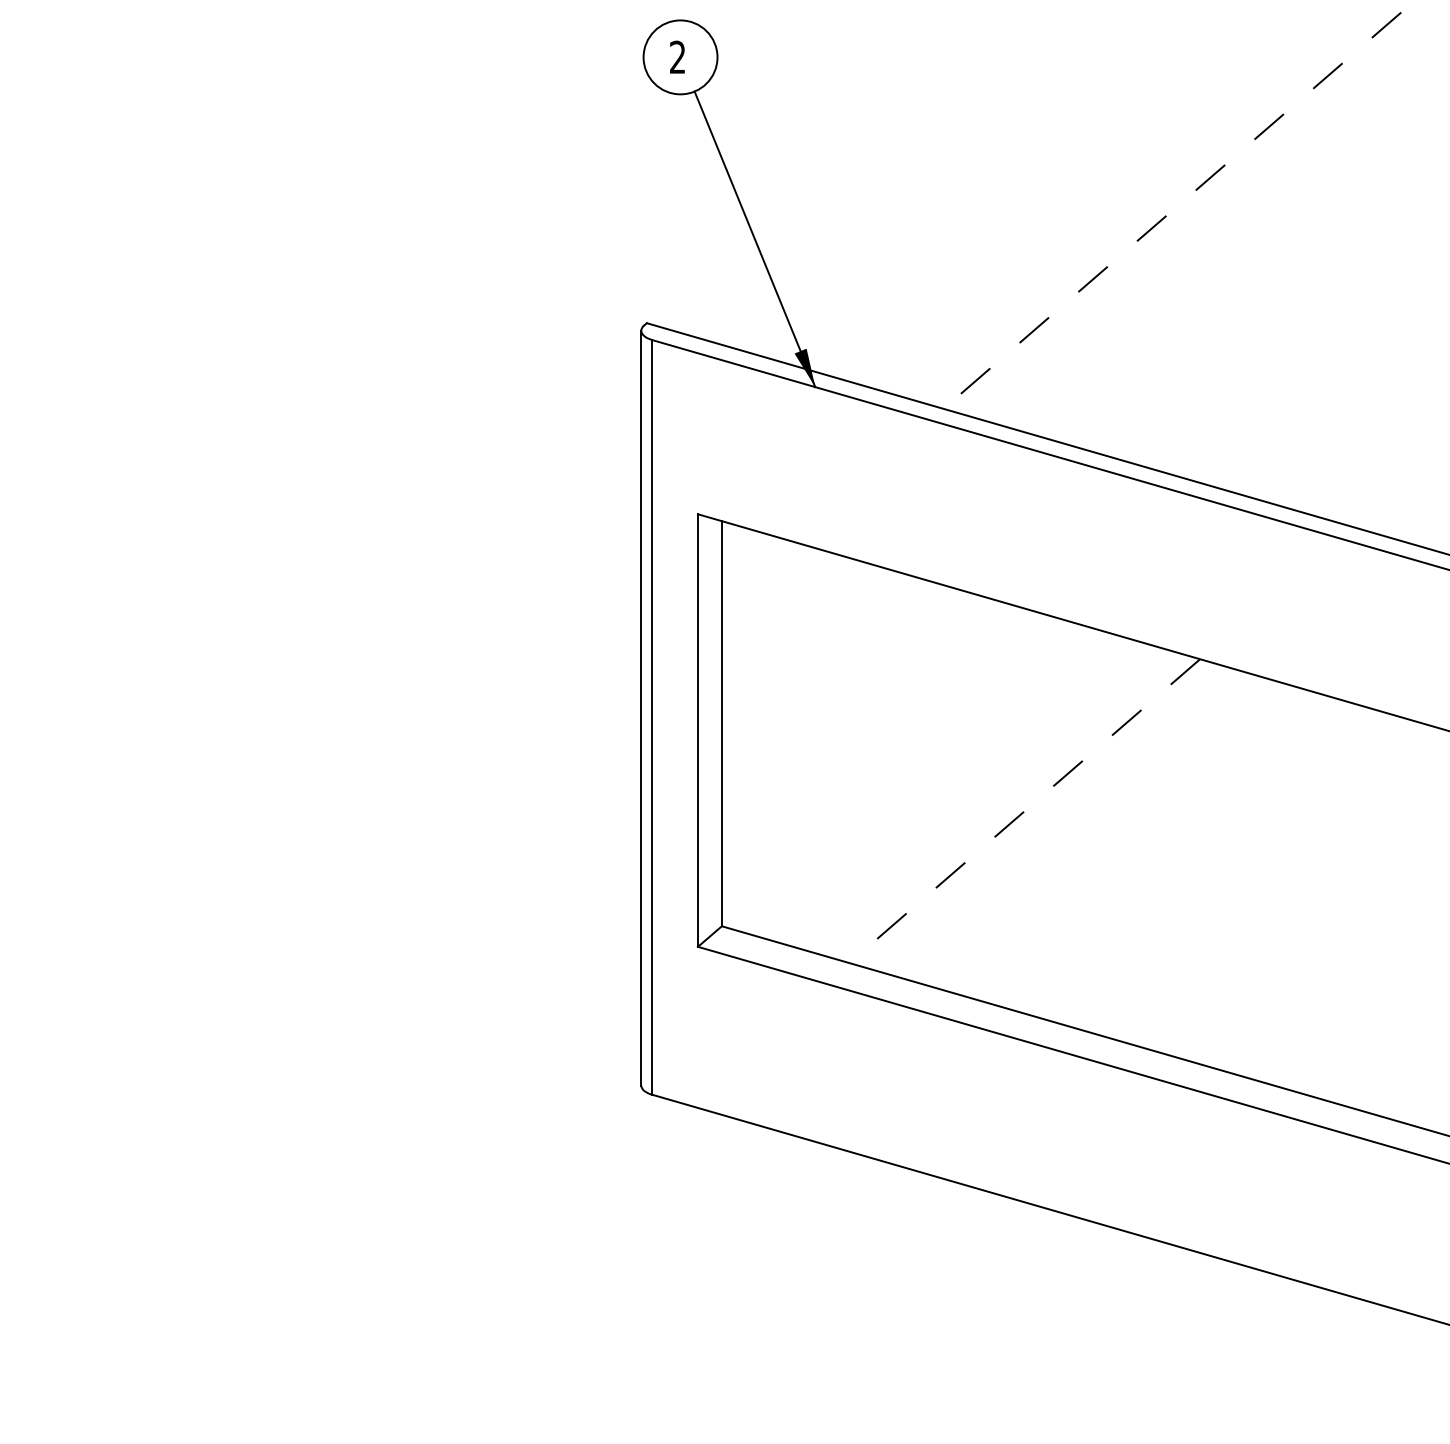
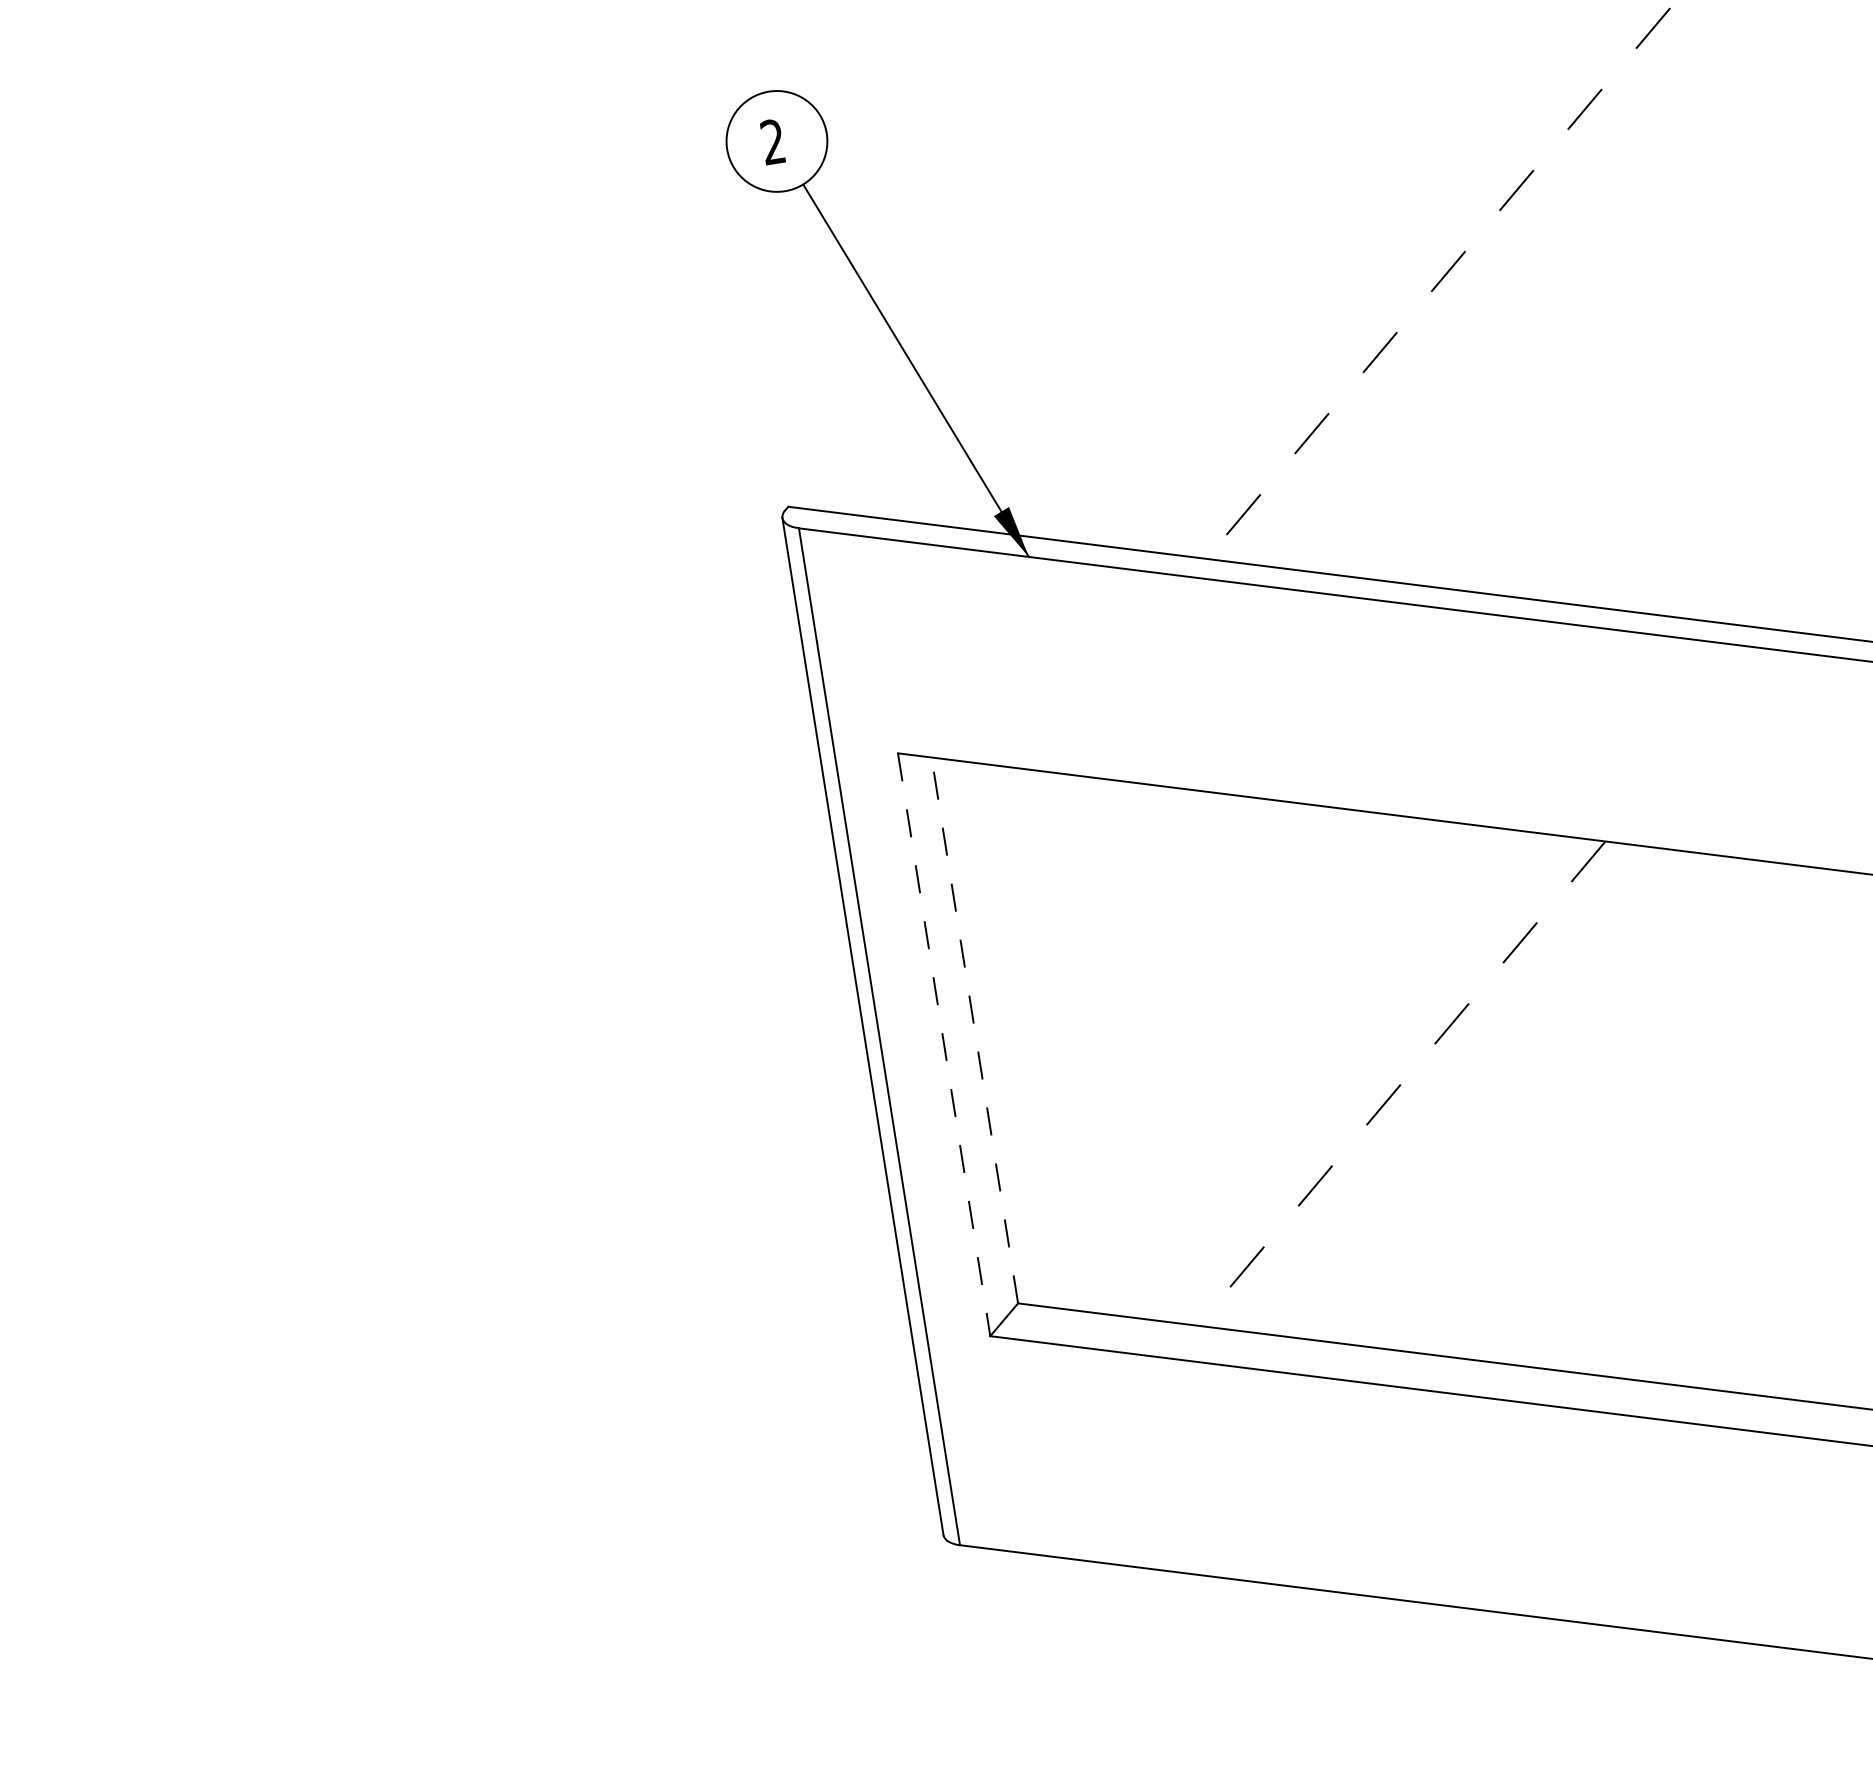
line: (721, 723) -> (974, 1030), solid -> dashed
line: (697, 731) -> (943, 1046), solid -> dashed

